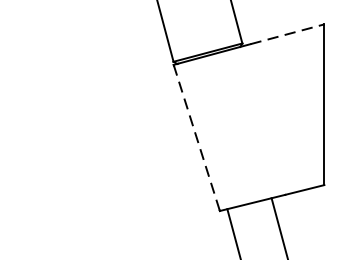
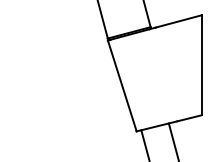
line: (287, 34) -> (178, 21), dashed -> solid
line: (197, 137) -> (122, 85), dashed -> solid

